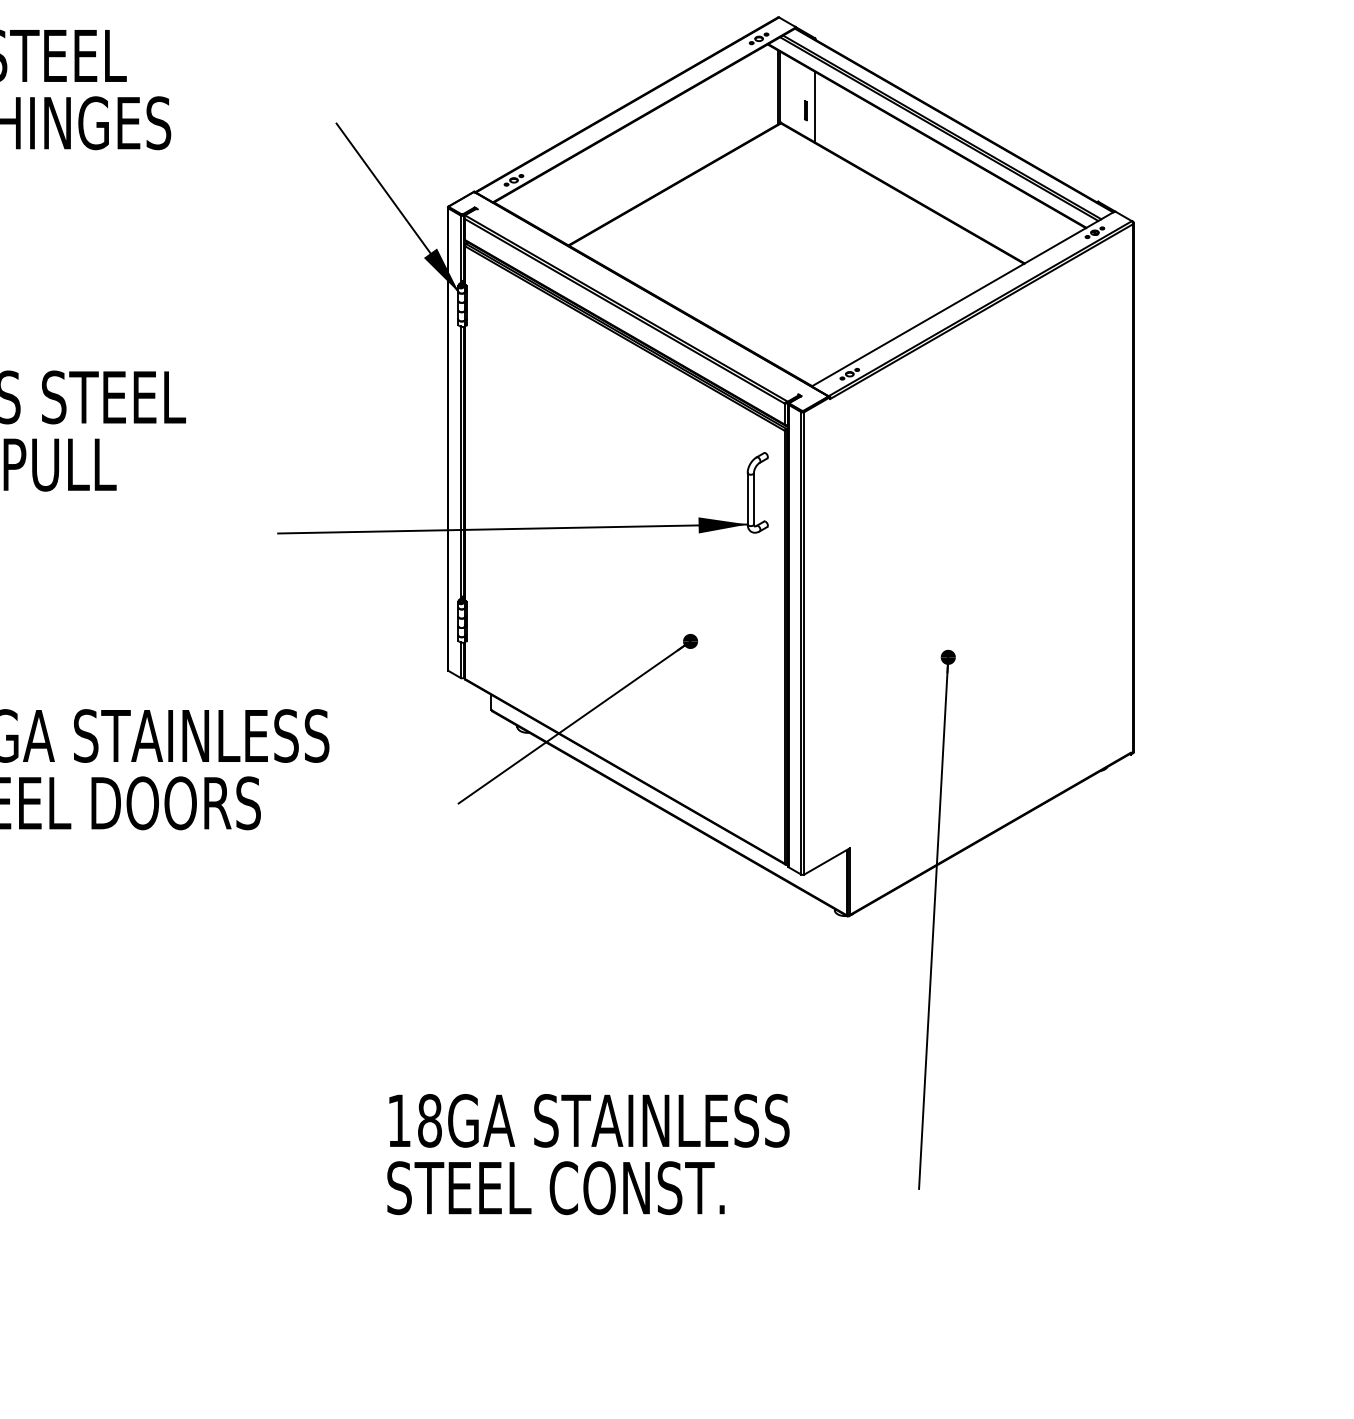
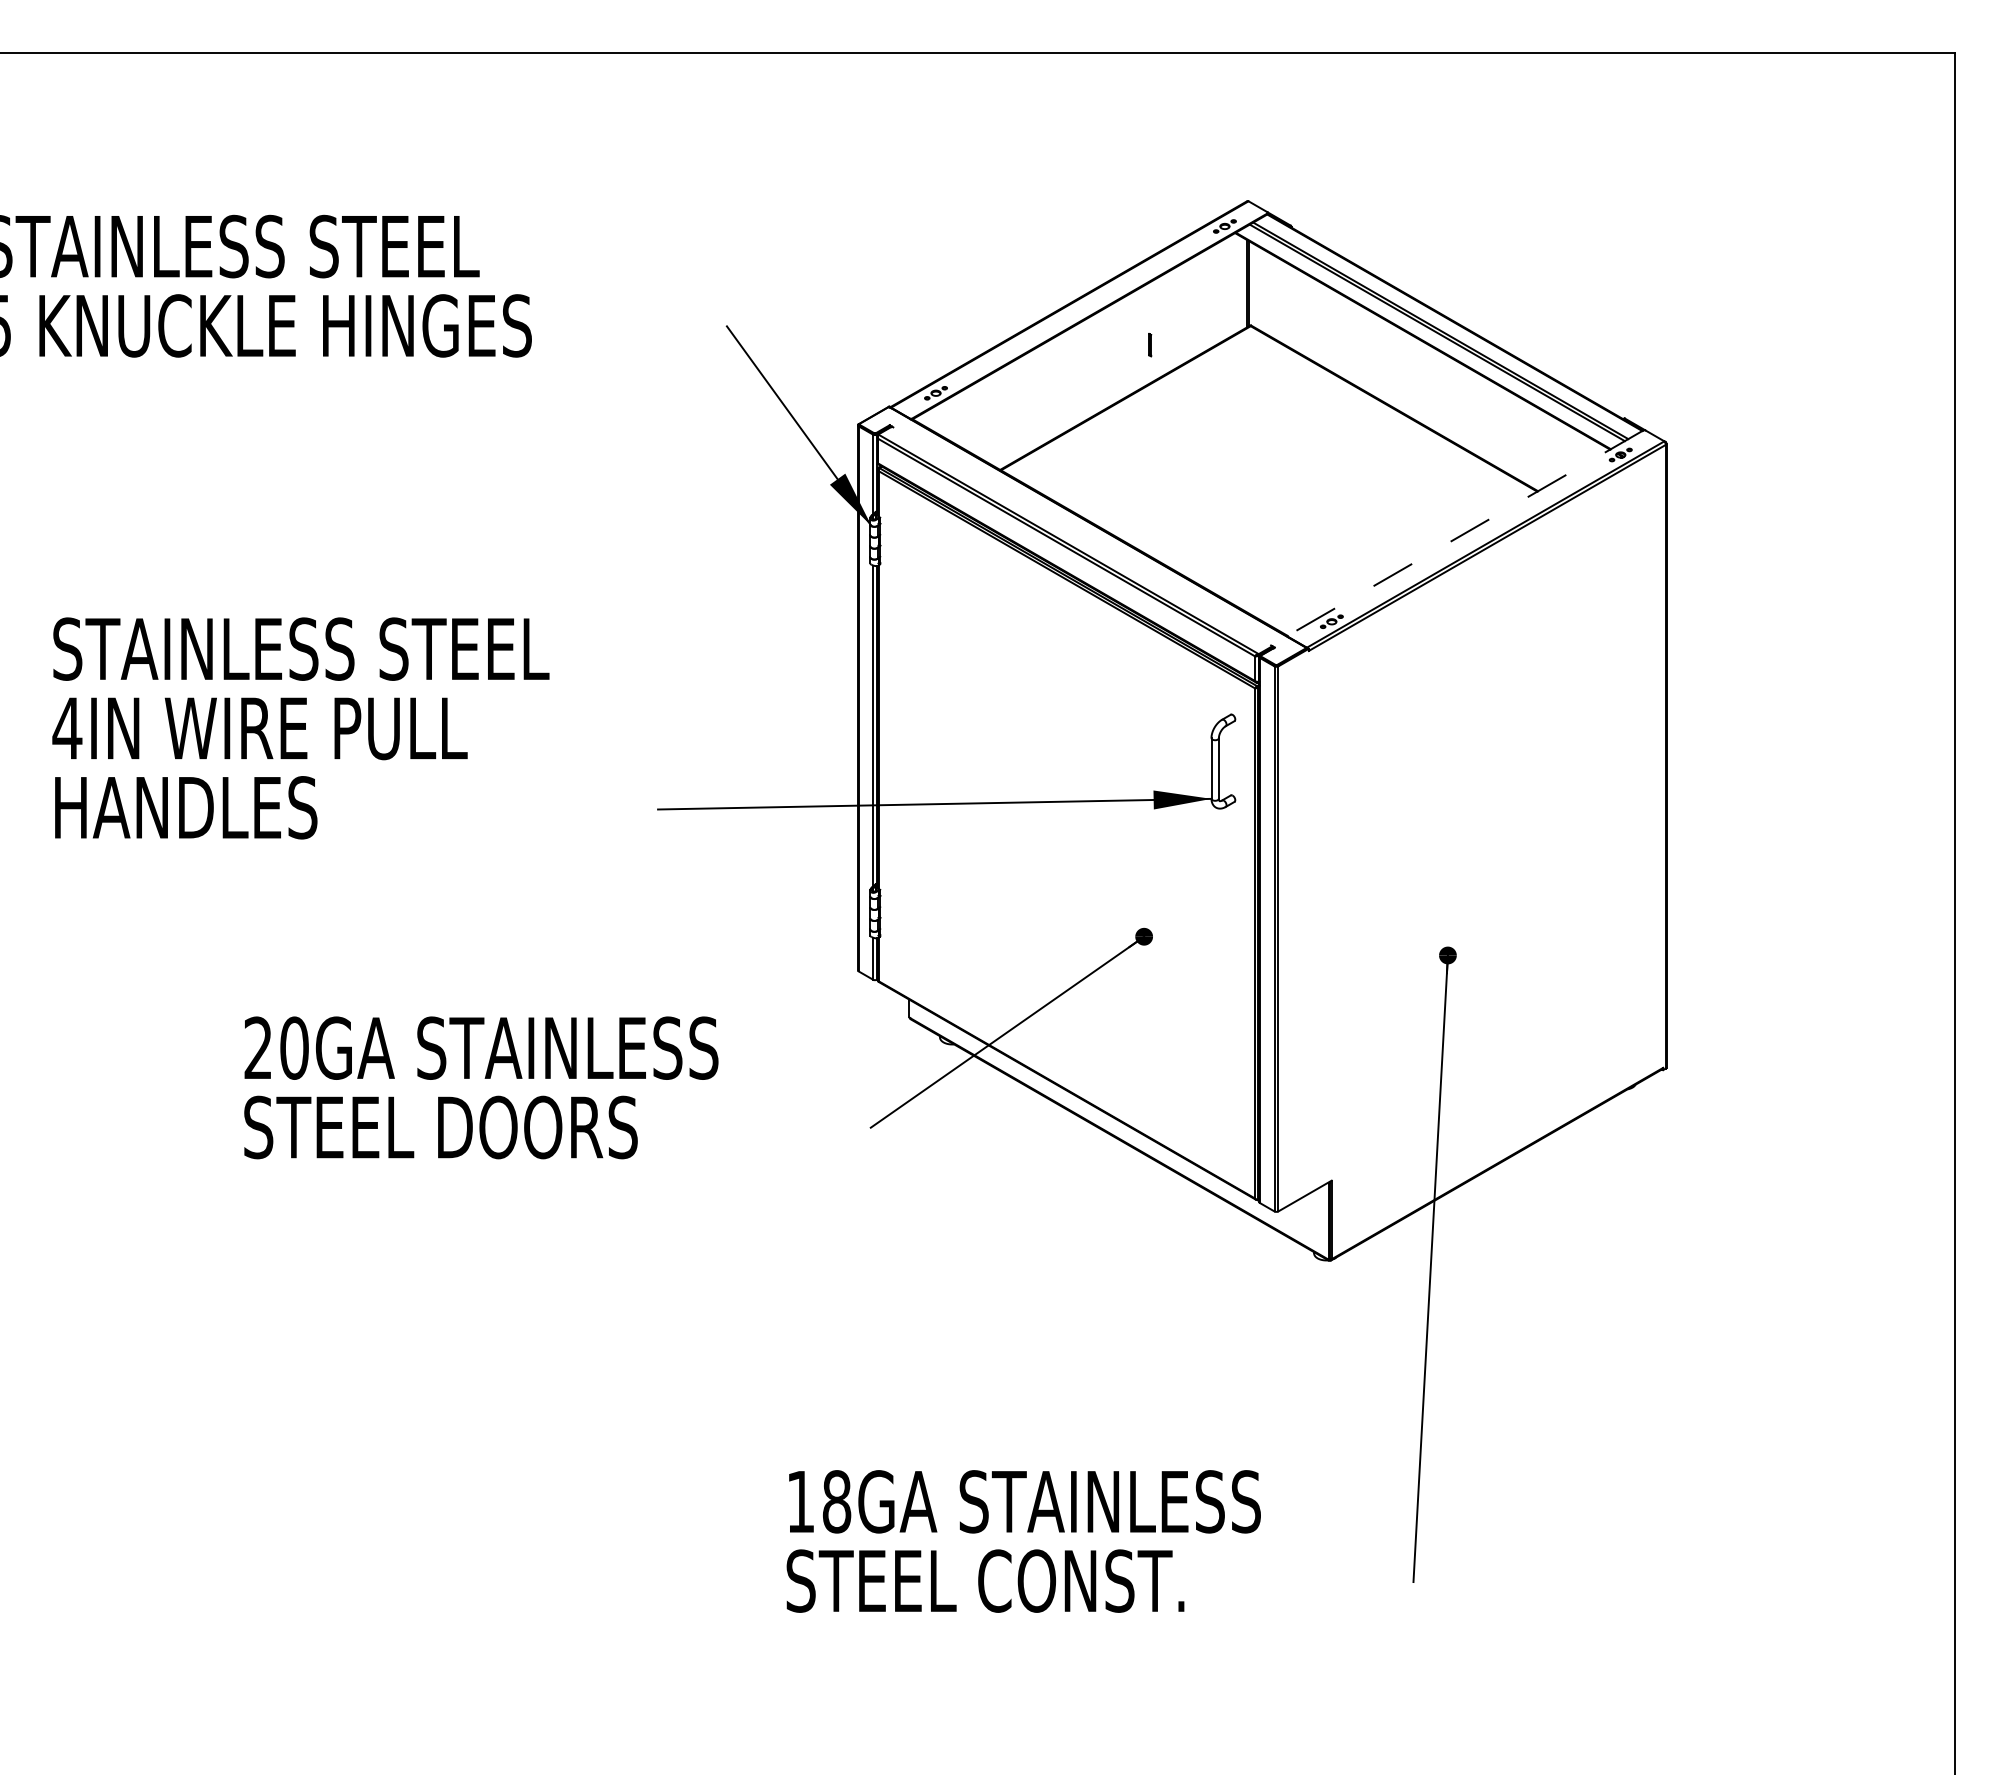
line: (815, 106) -> (1291, 306), removed
line: (806, 110) -> (1150, 345), moved
line: (963, 299) -> (1465, 533), solid -> dashed

